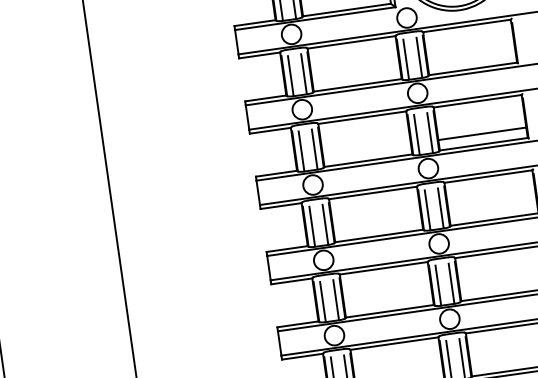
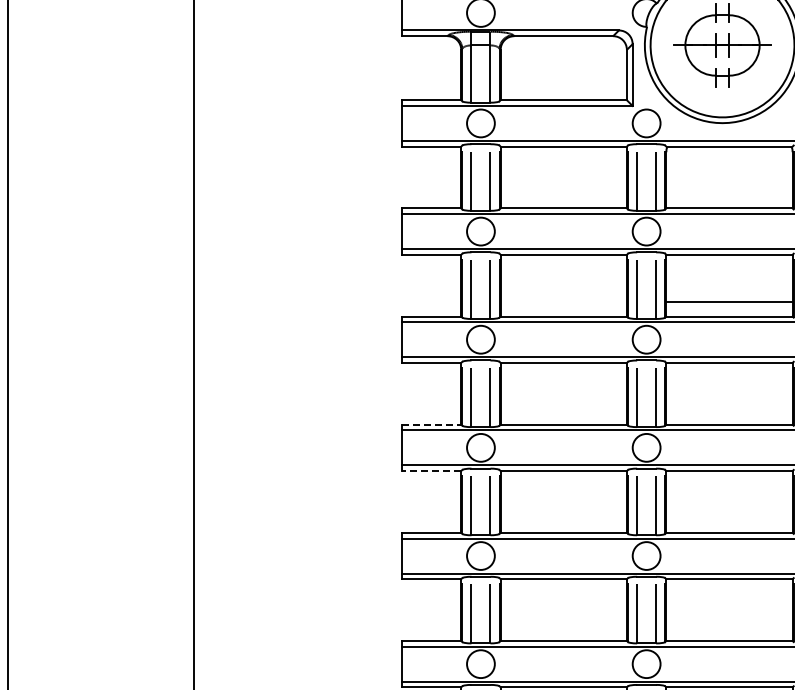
line: (287, 248) -> (432, 424), solid -> dashed
line: (291, 281) -> (431, 471), solid -> dashed

